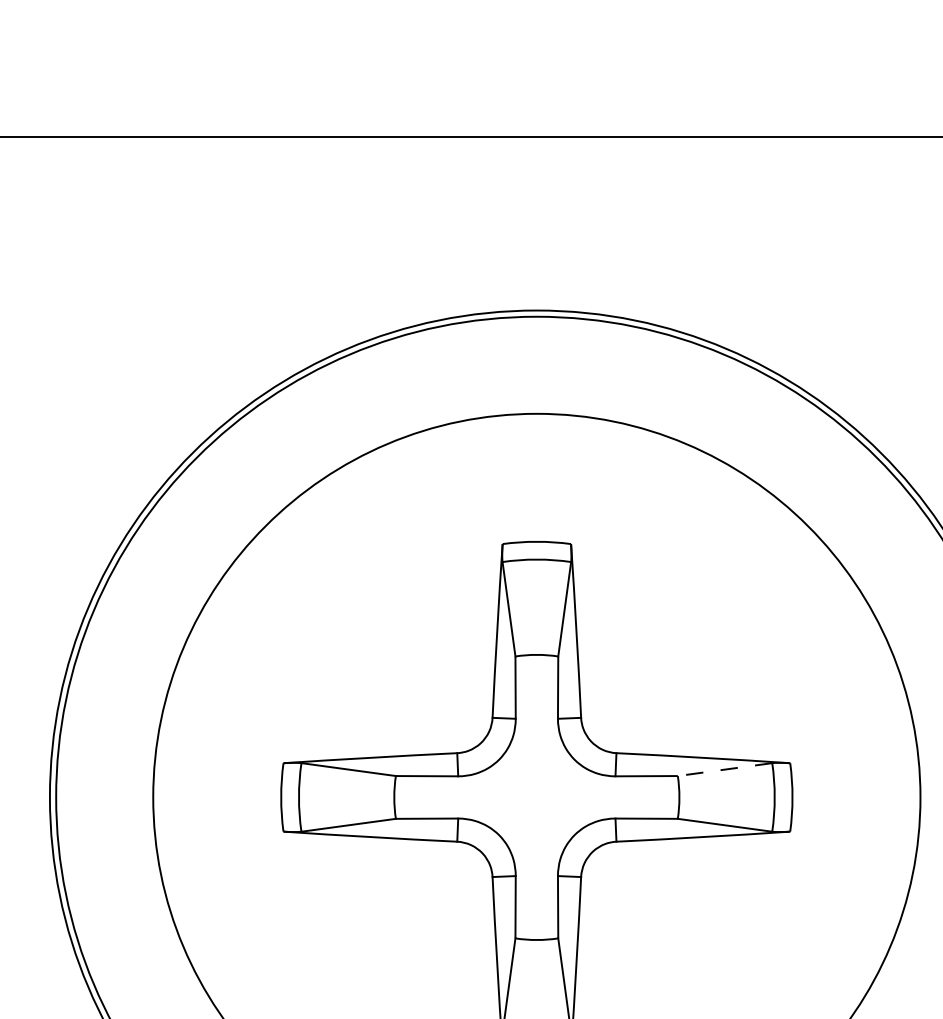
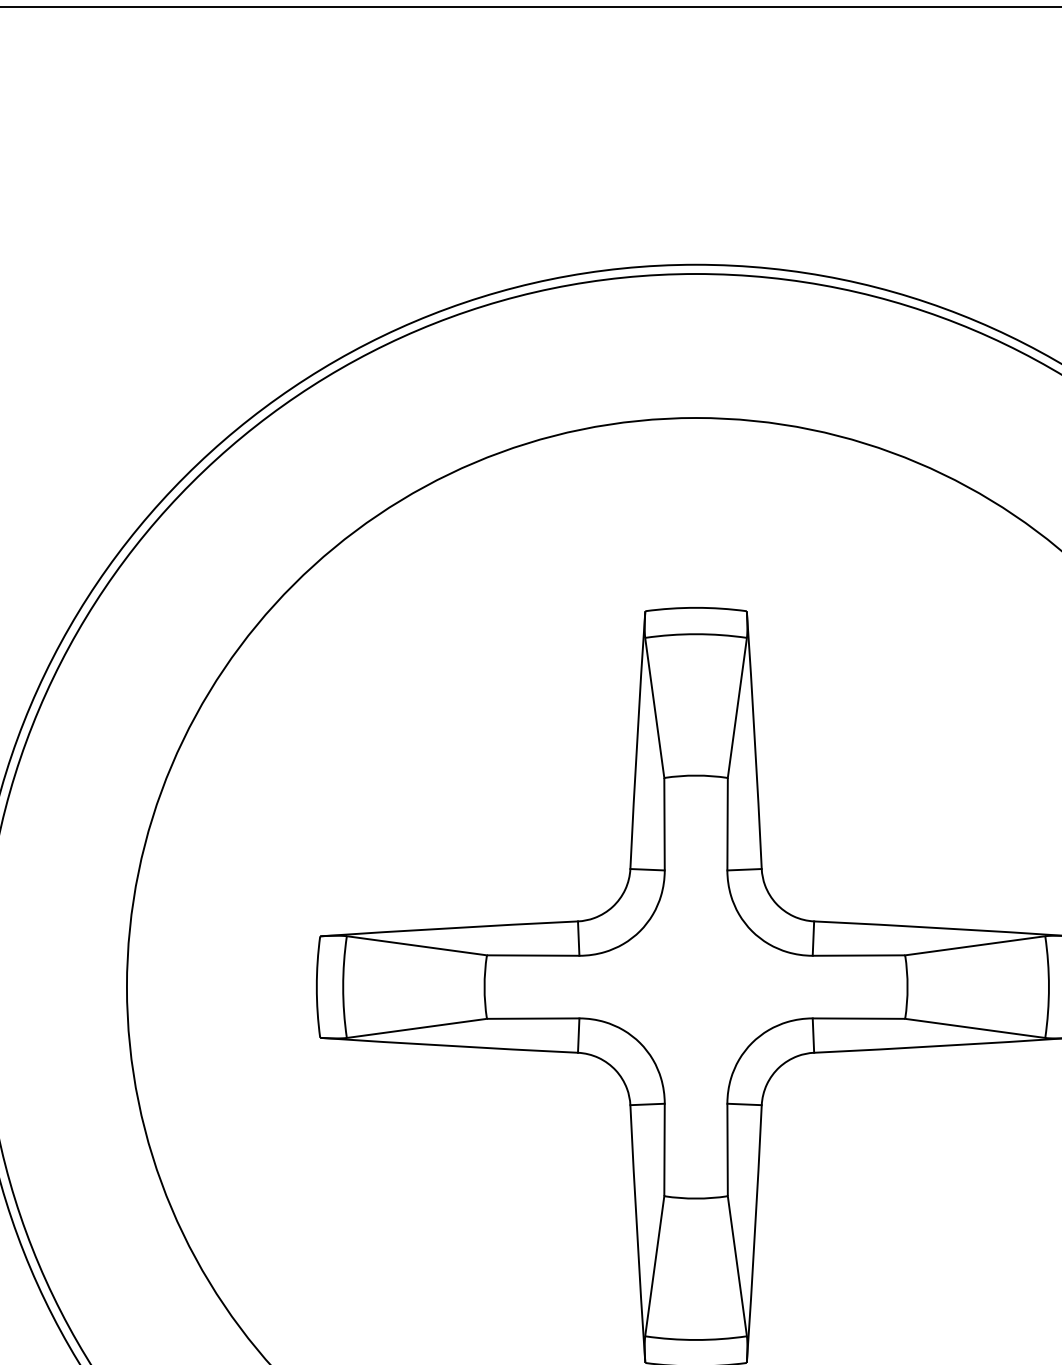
line: (725, 769) -> (975, 945), dashed -> solid

